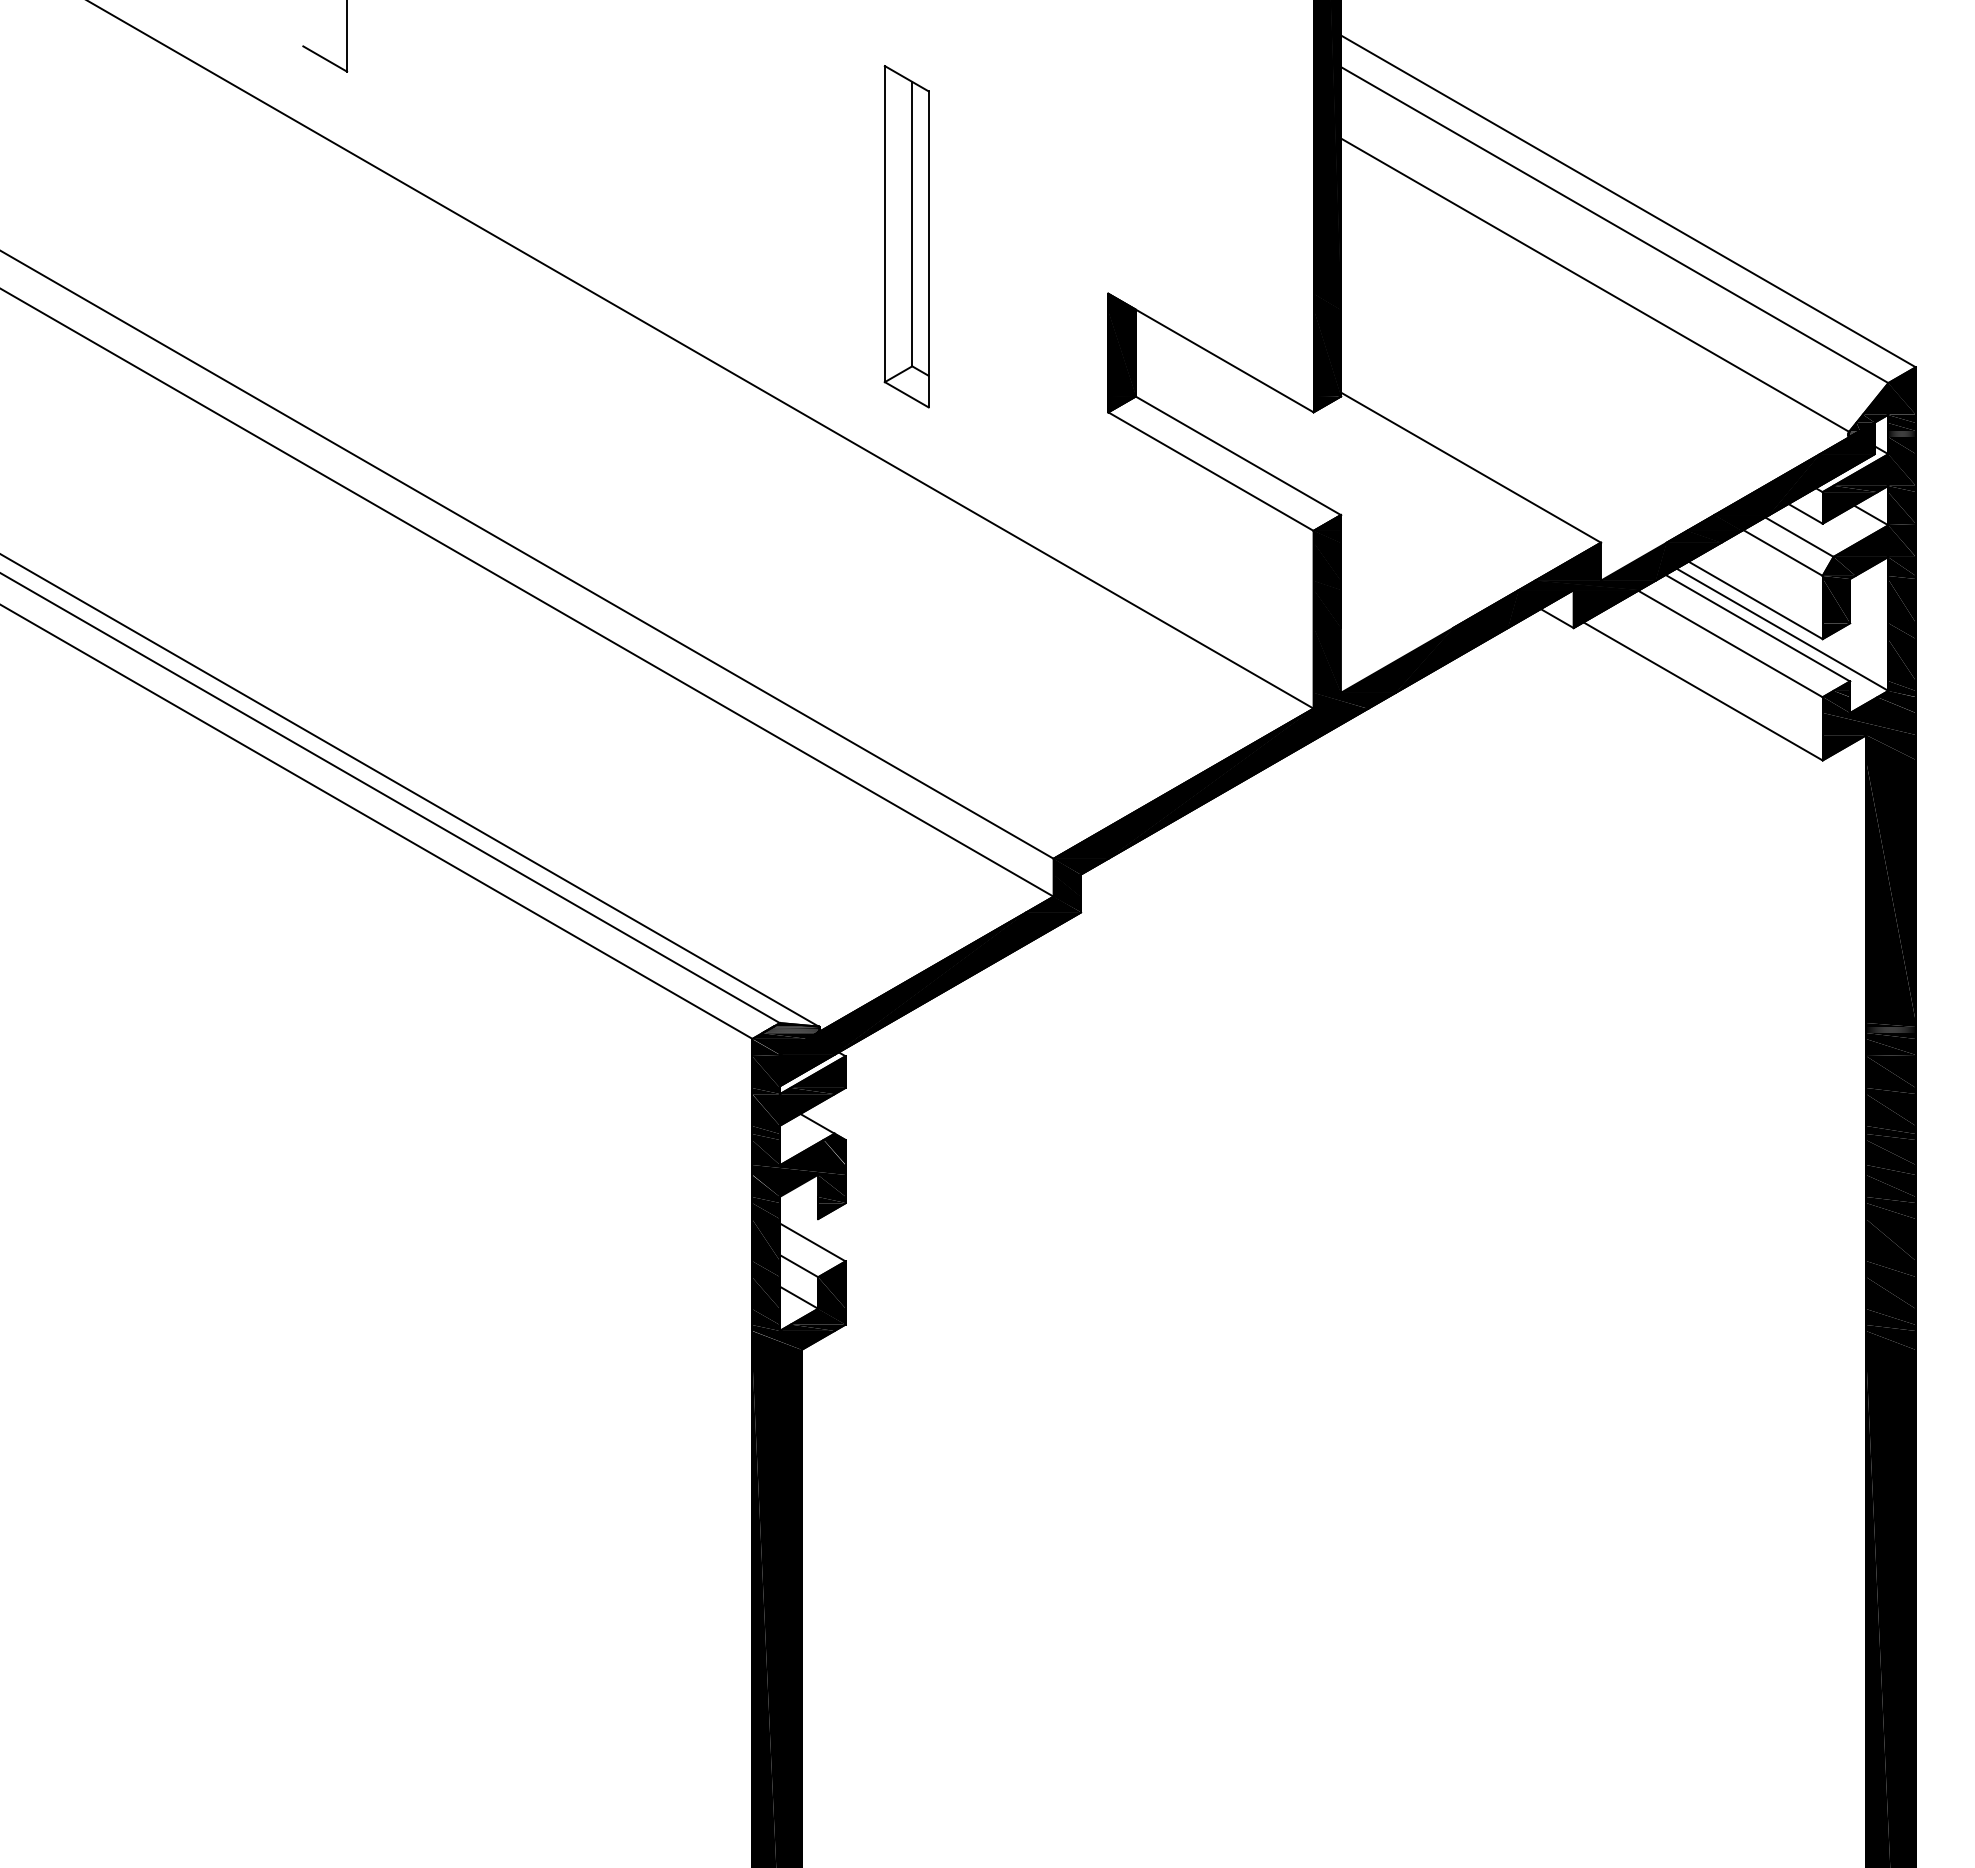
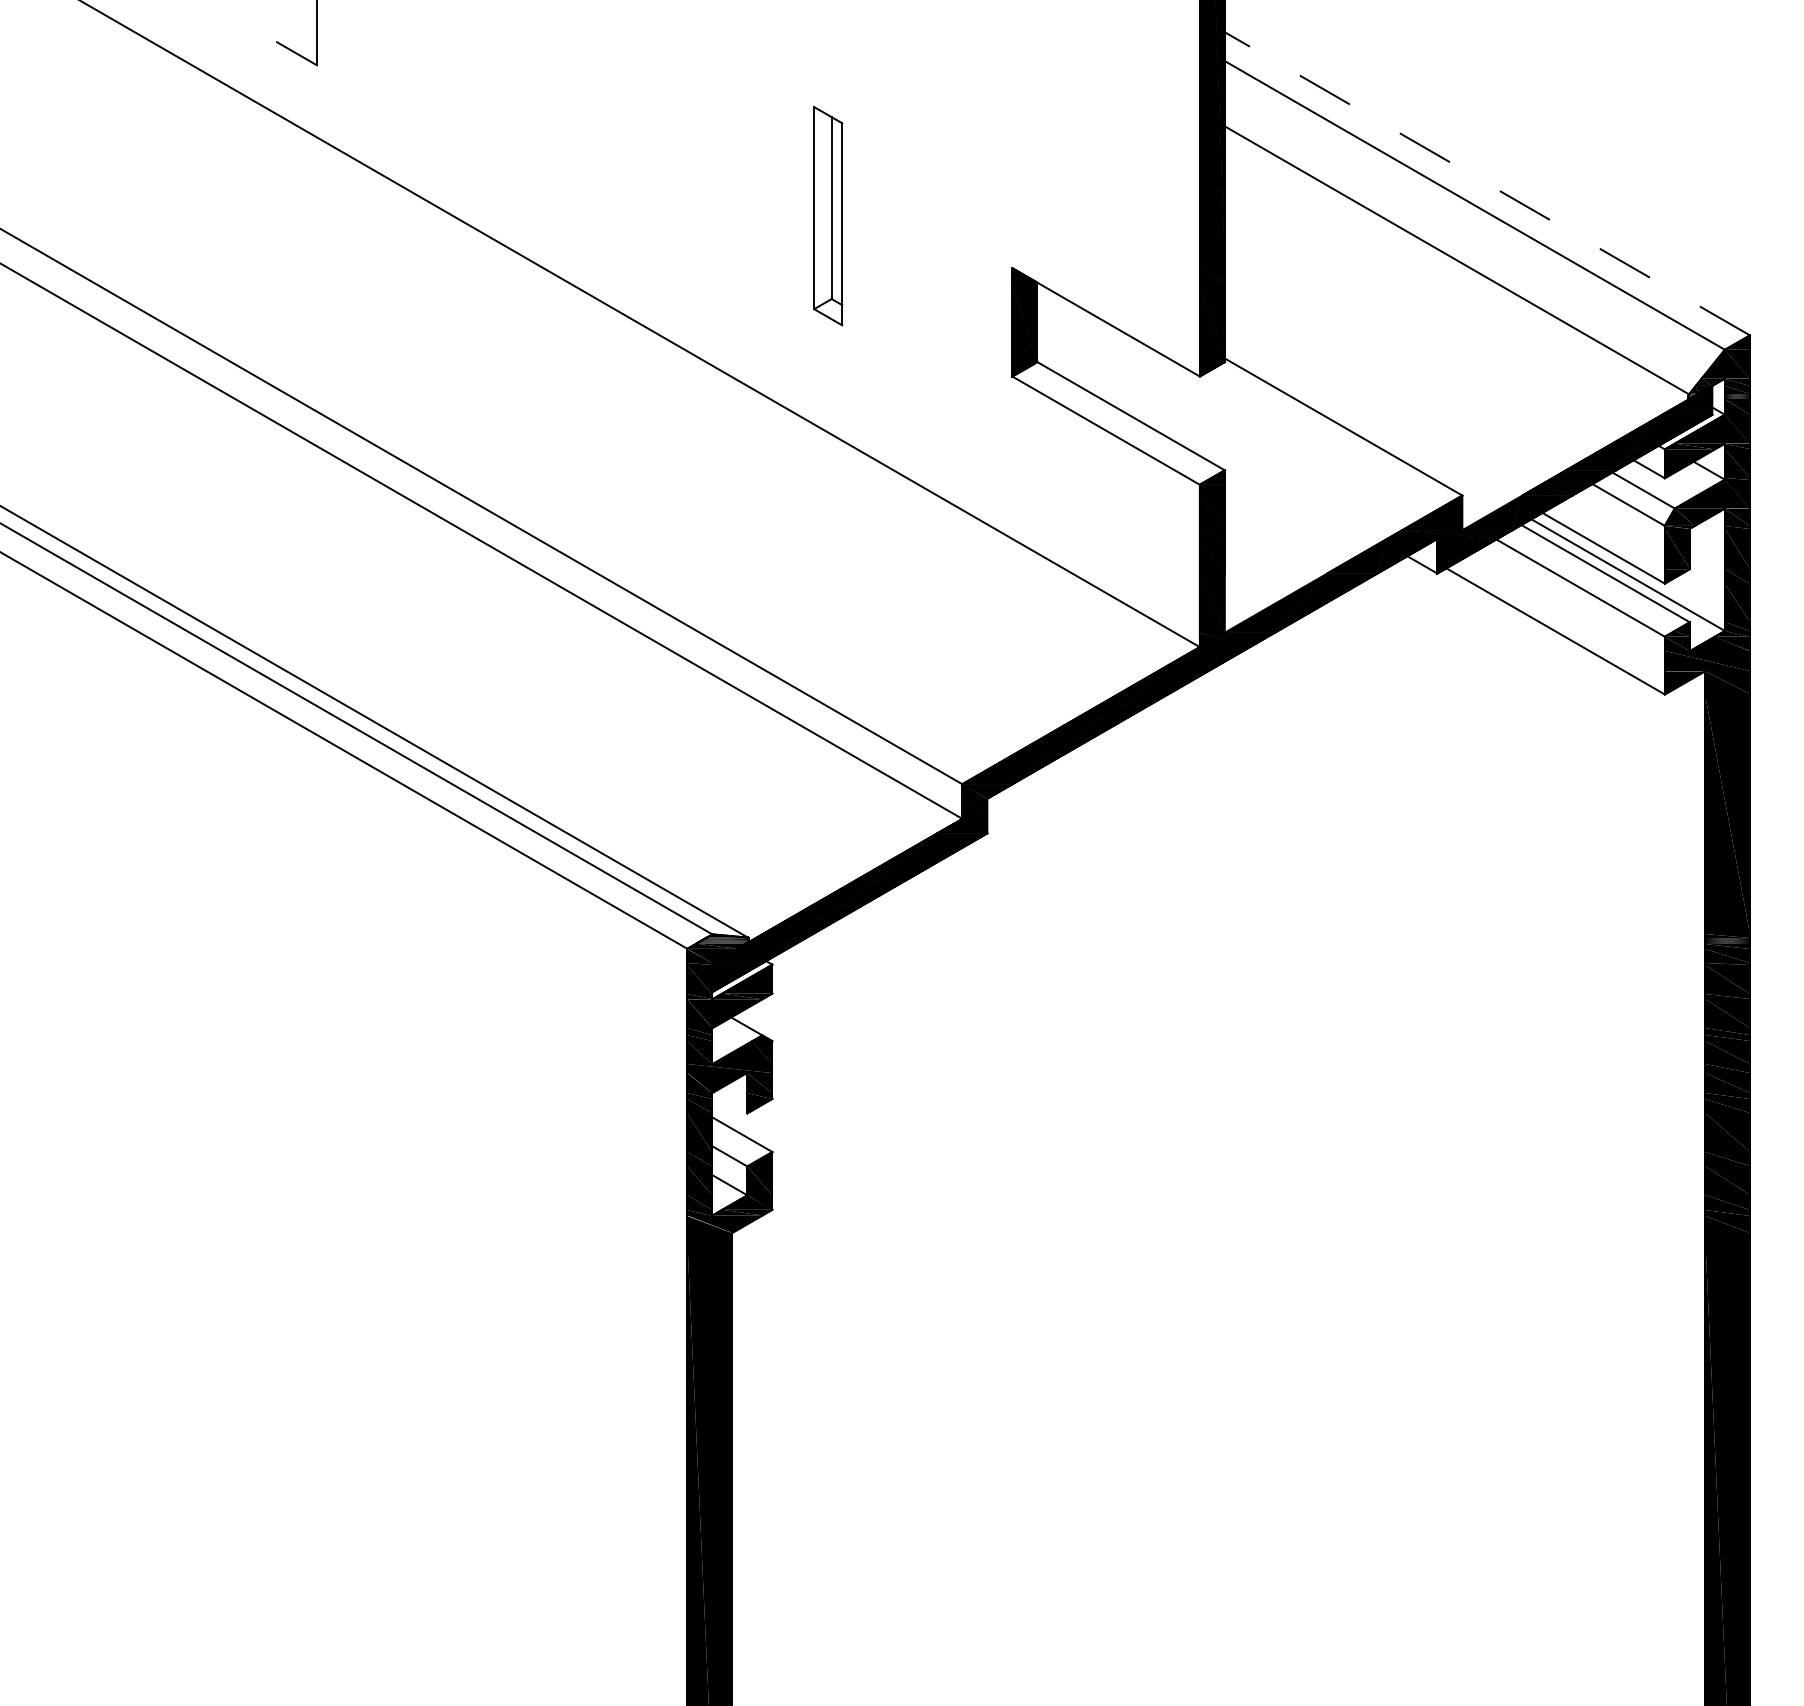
line: (1628, 201) -> (1487, 183), solid -> dashed
part: (906, 236) -> (828, 215), size x0.7

